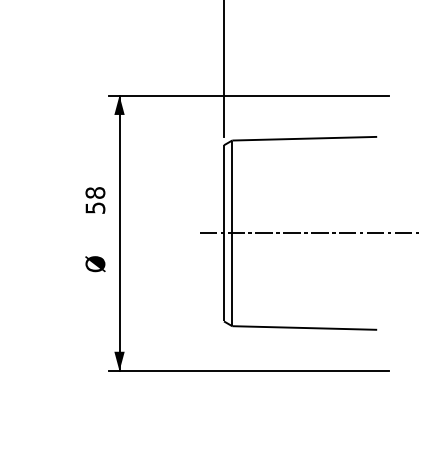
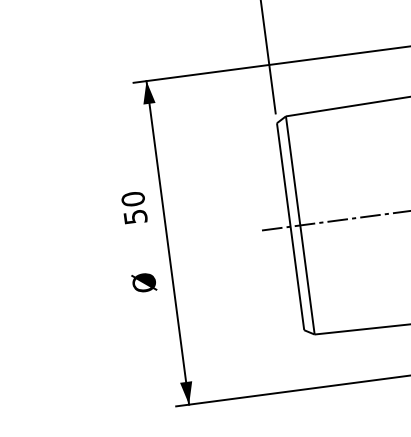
text: (95, 192) -> (133, 198), 58 -> 50

